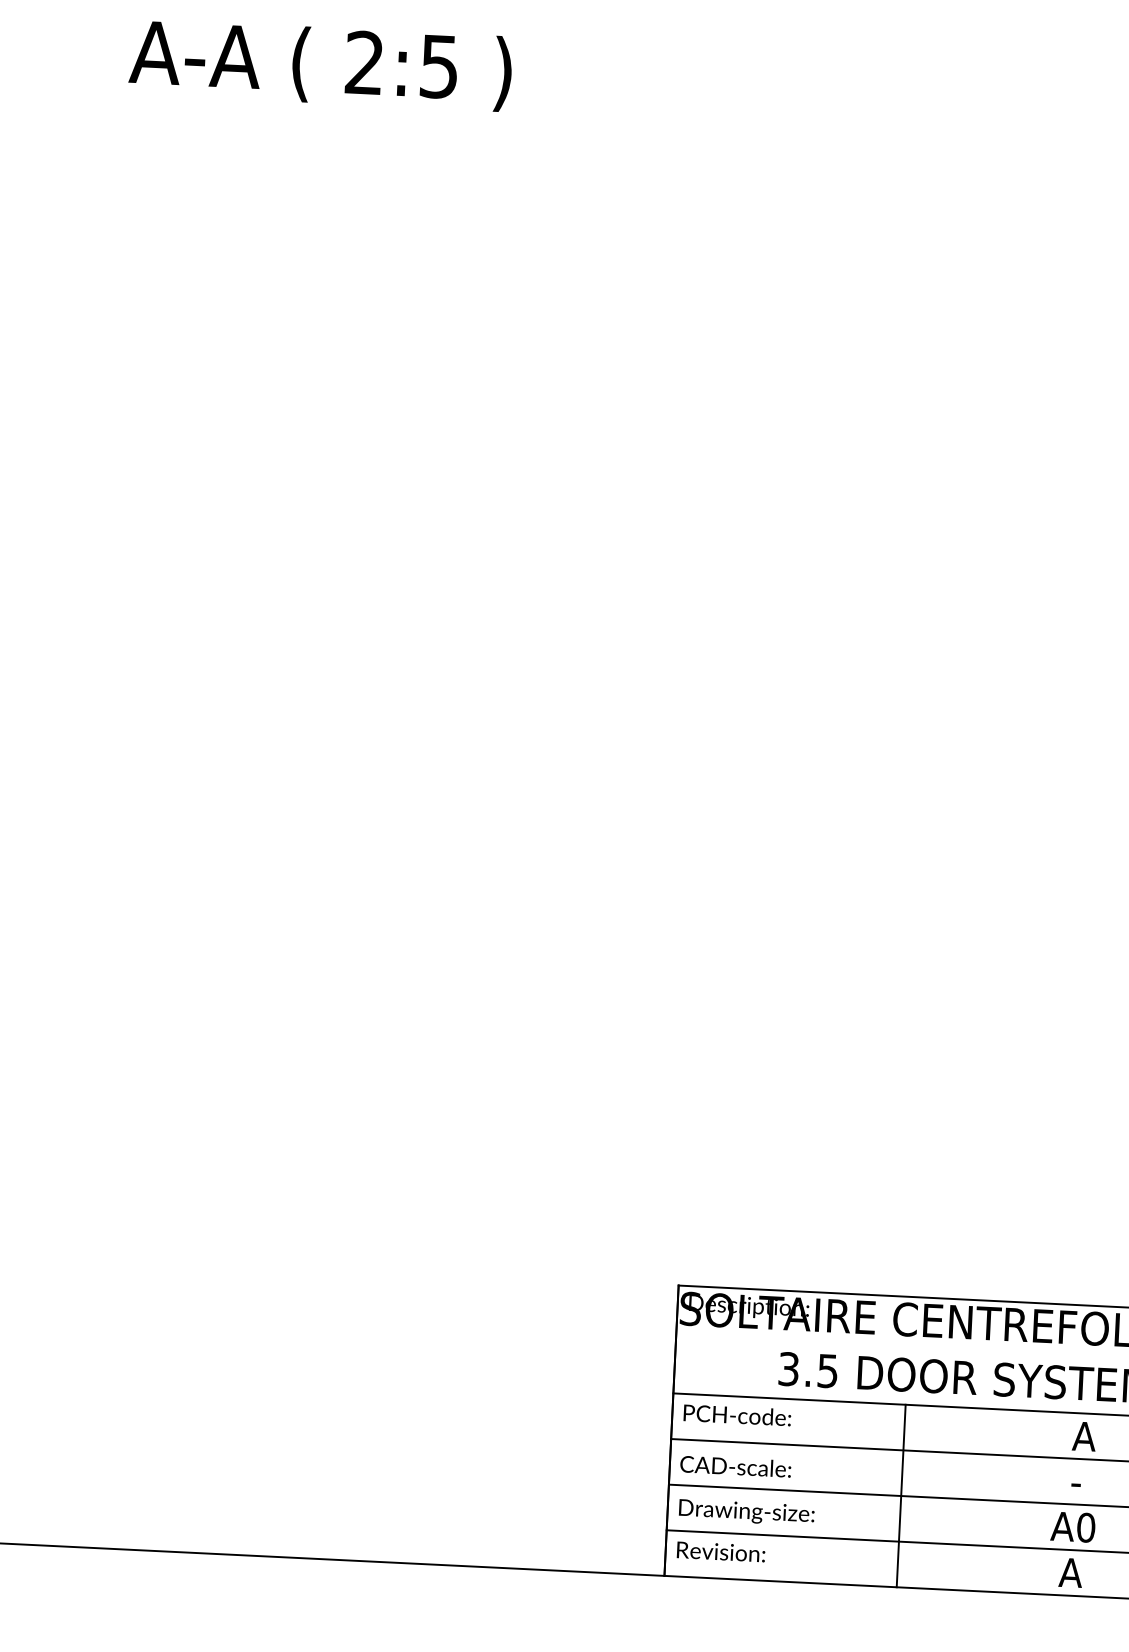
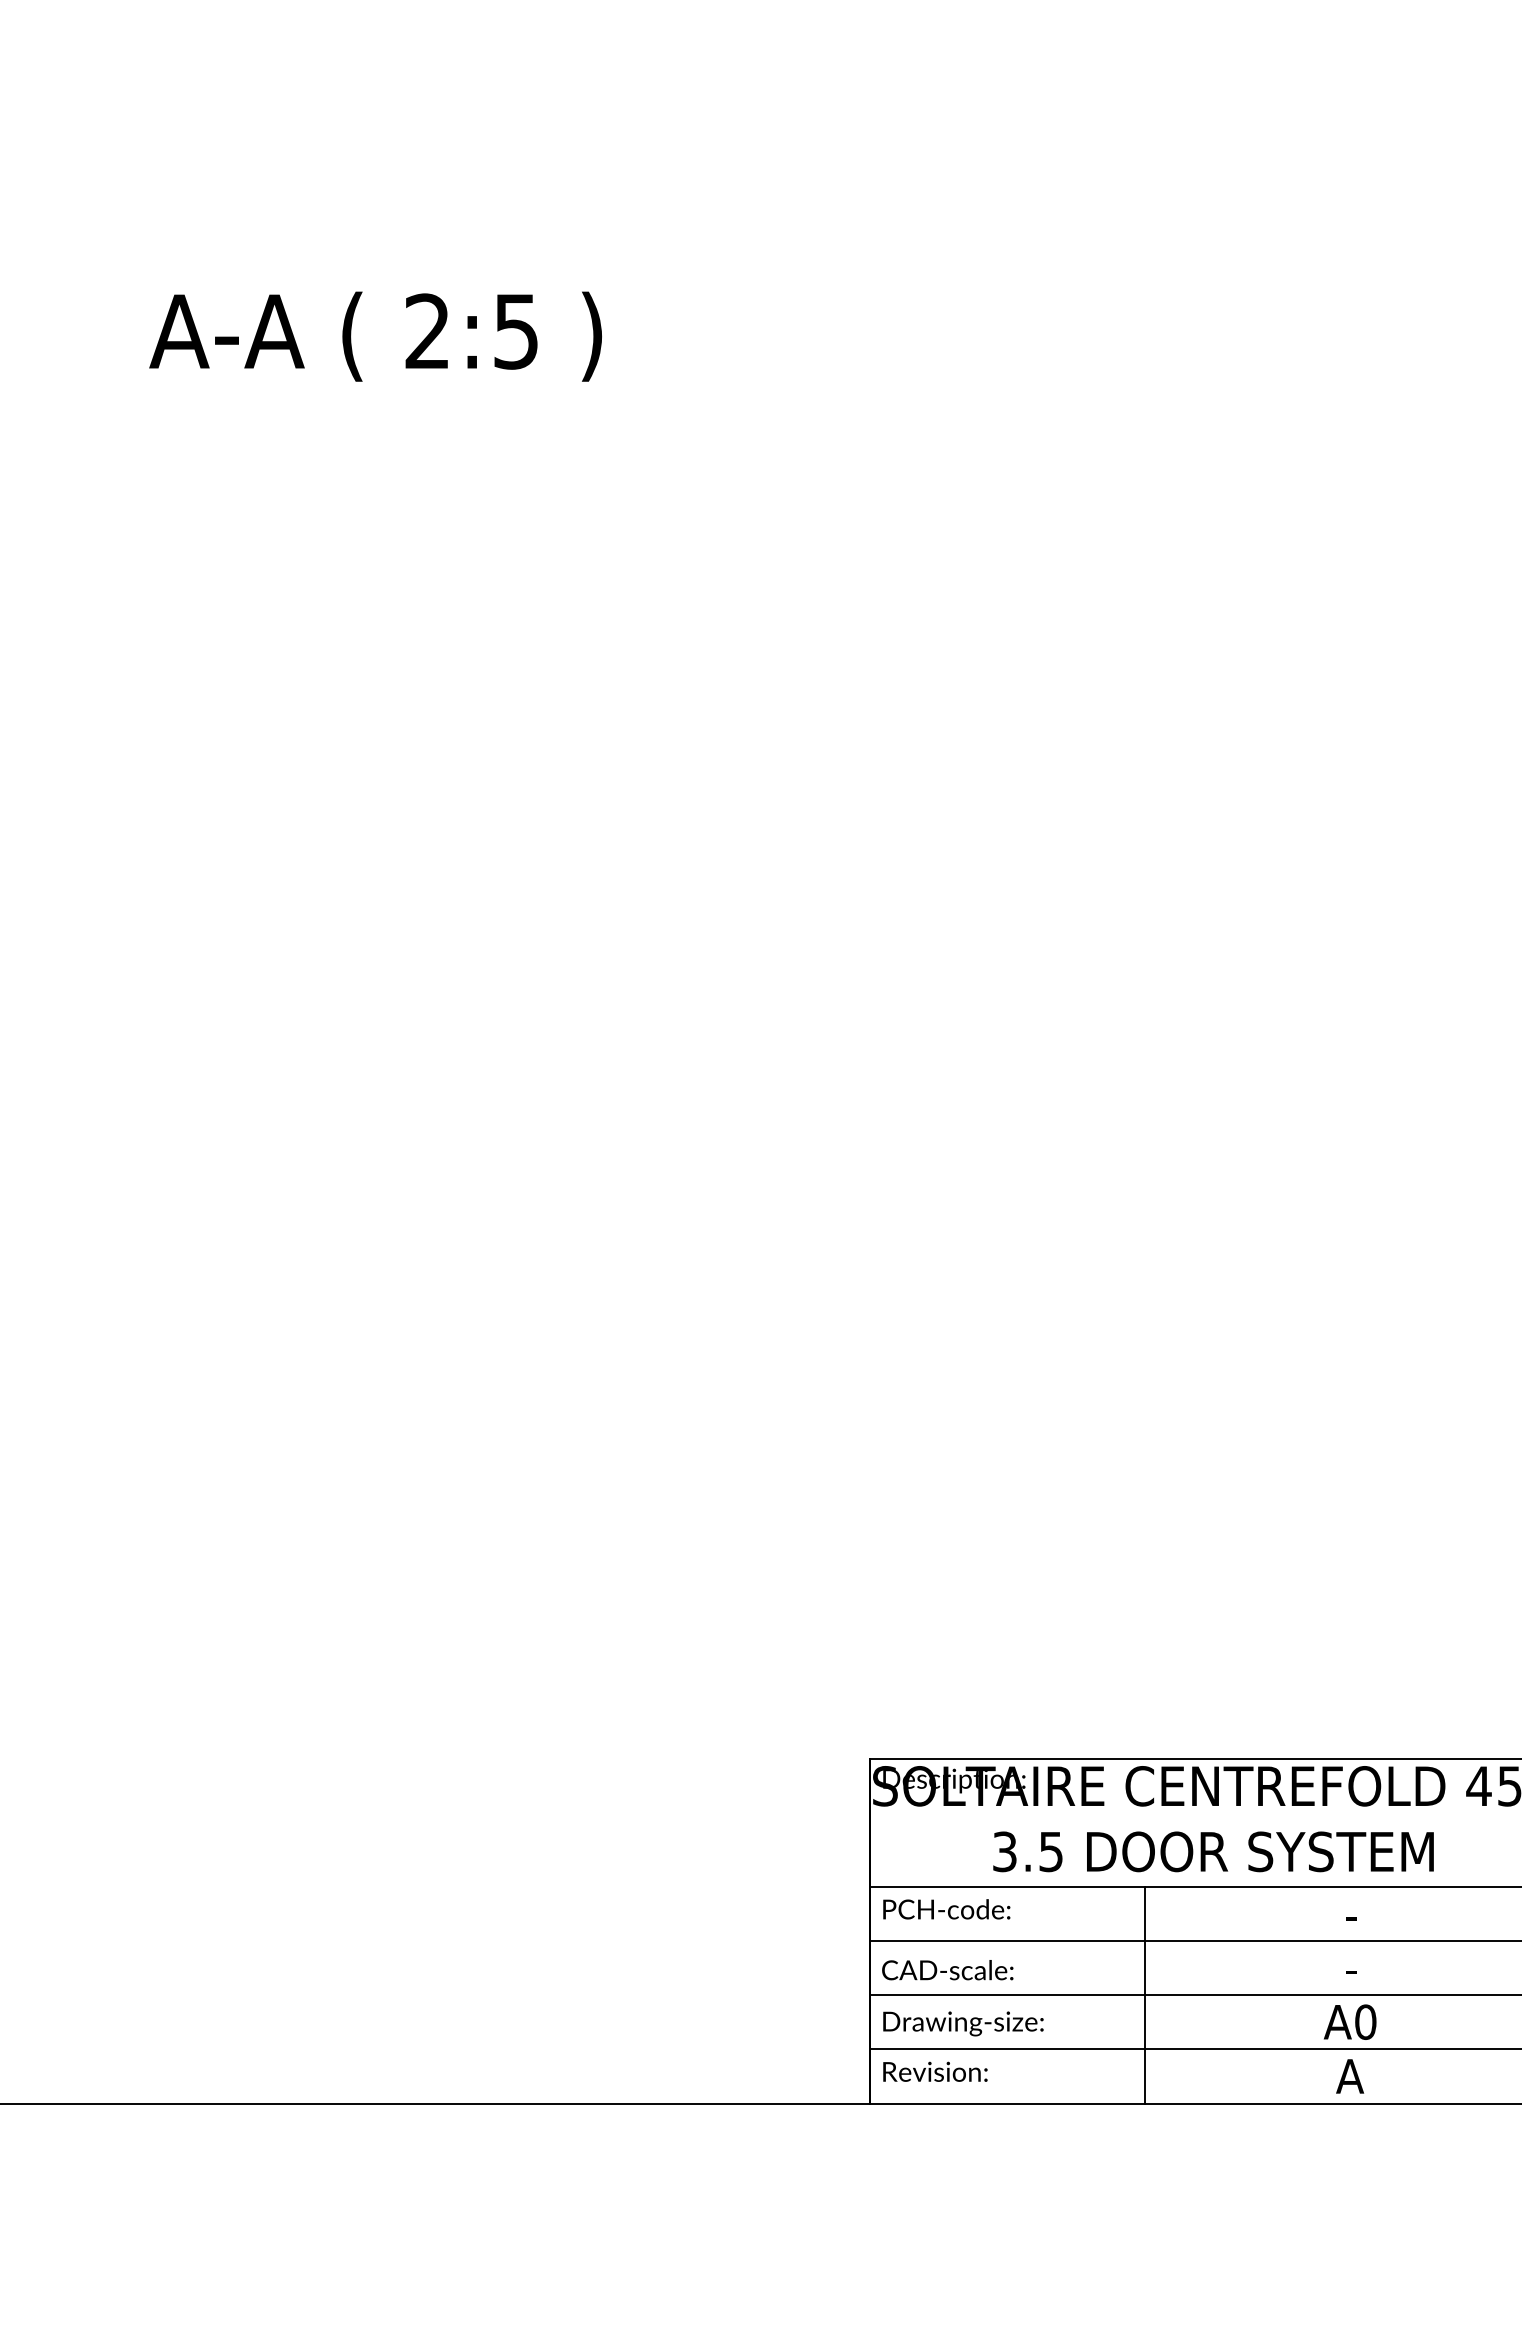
text: (1084, 1436) -> (1358, 1914), A -> -

